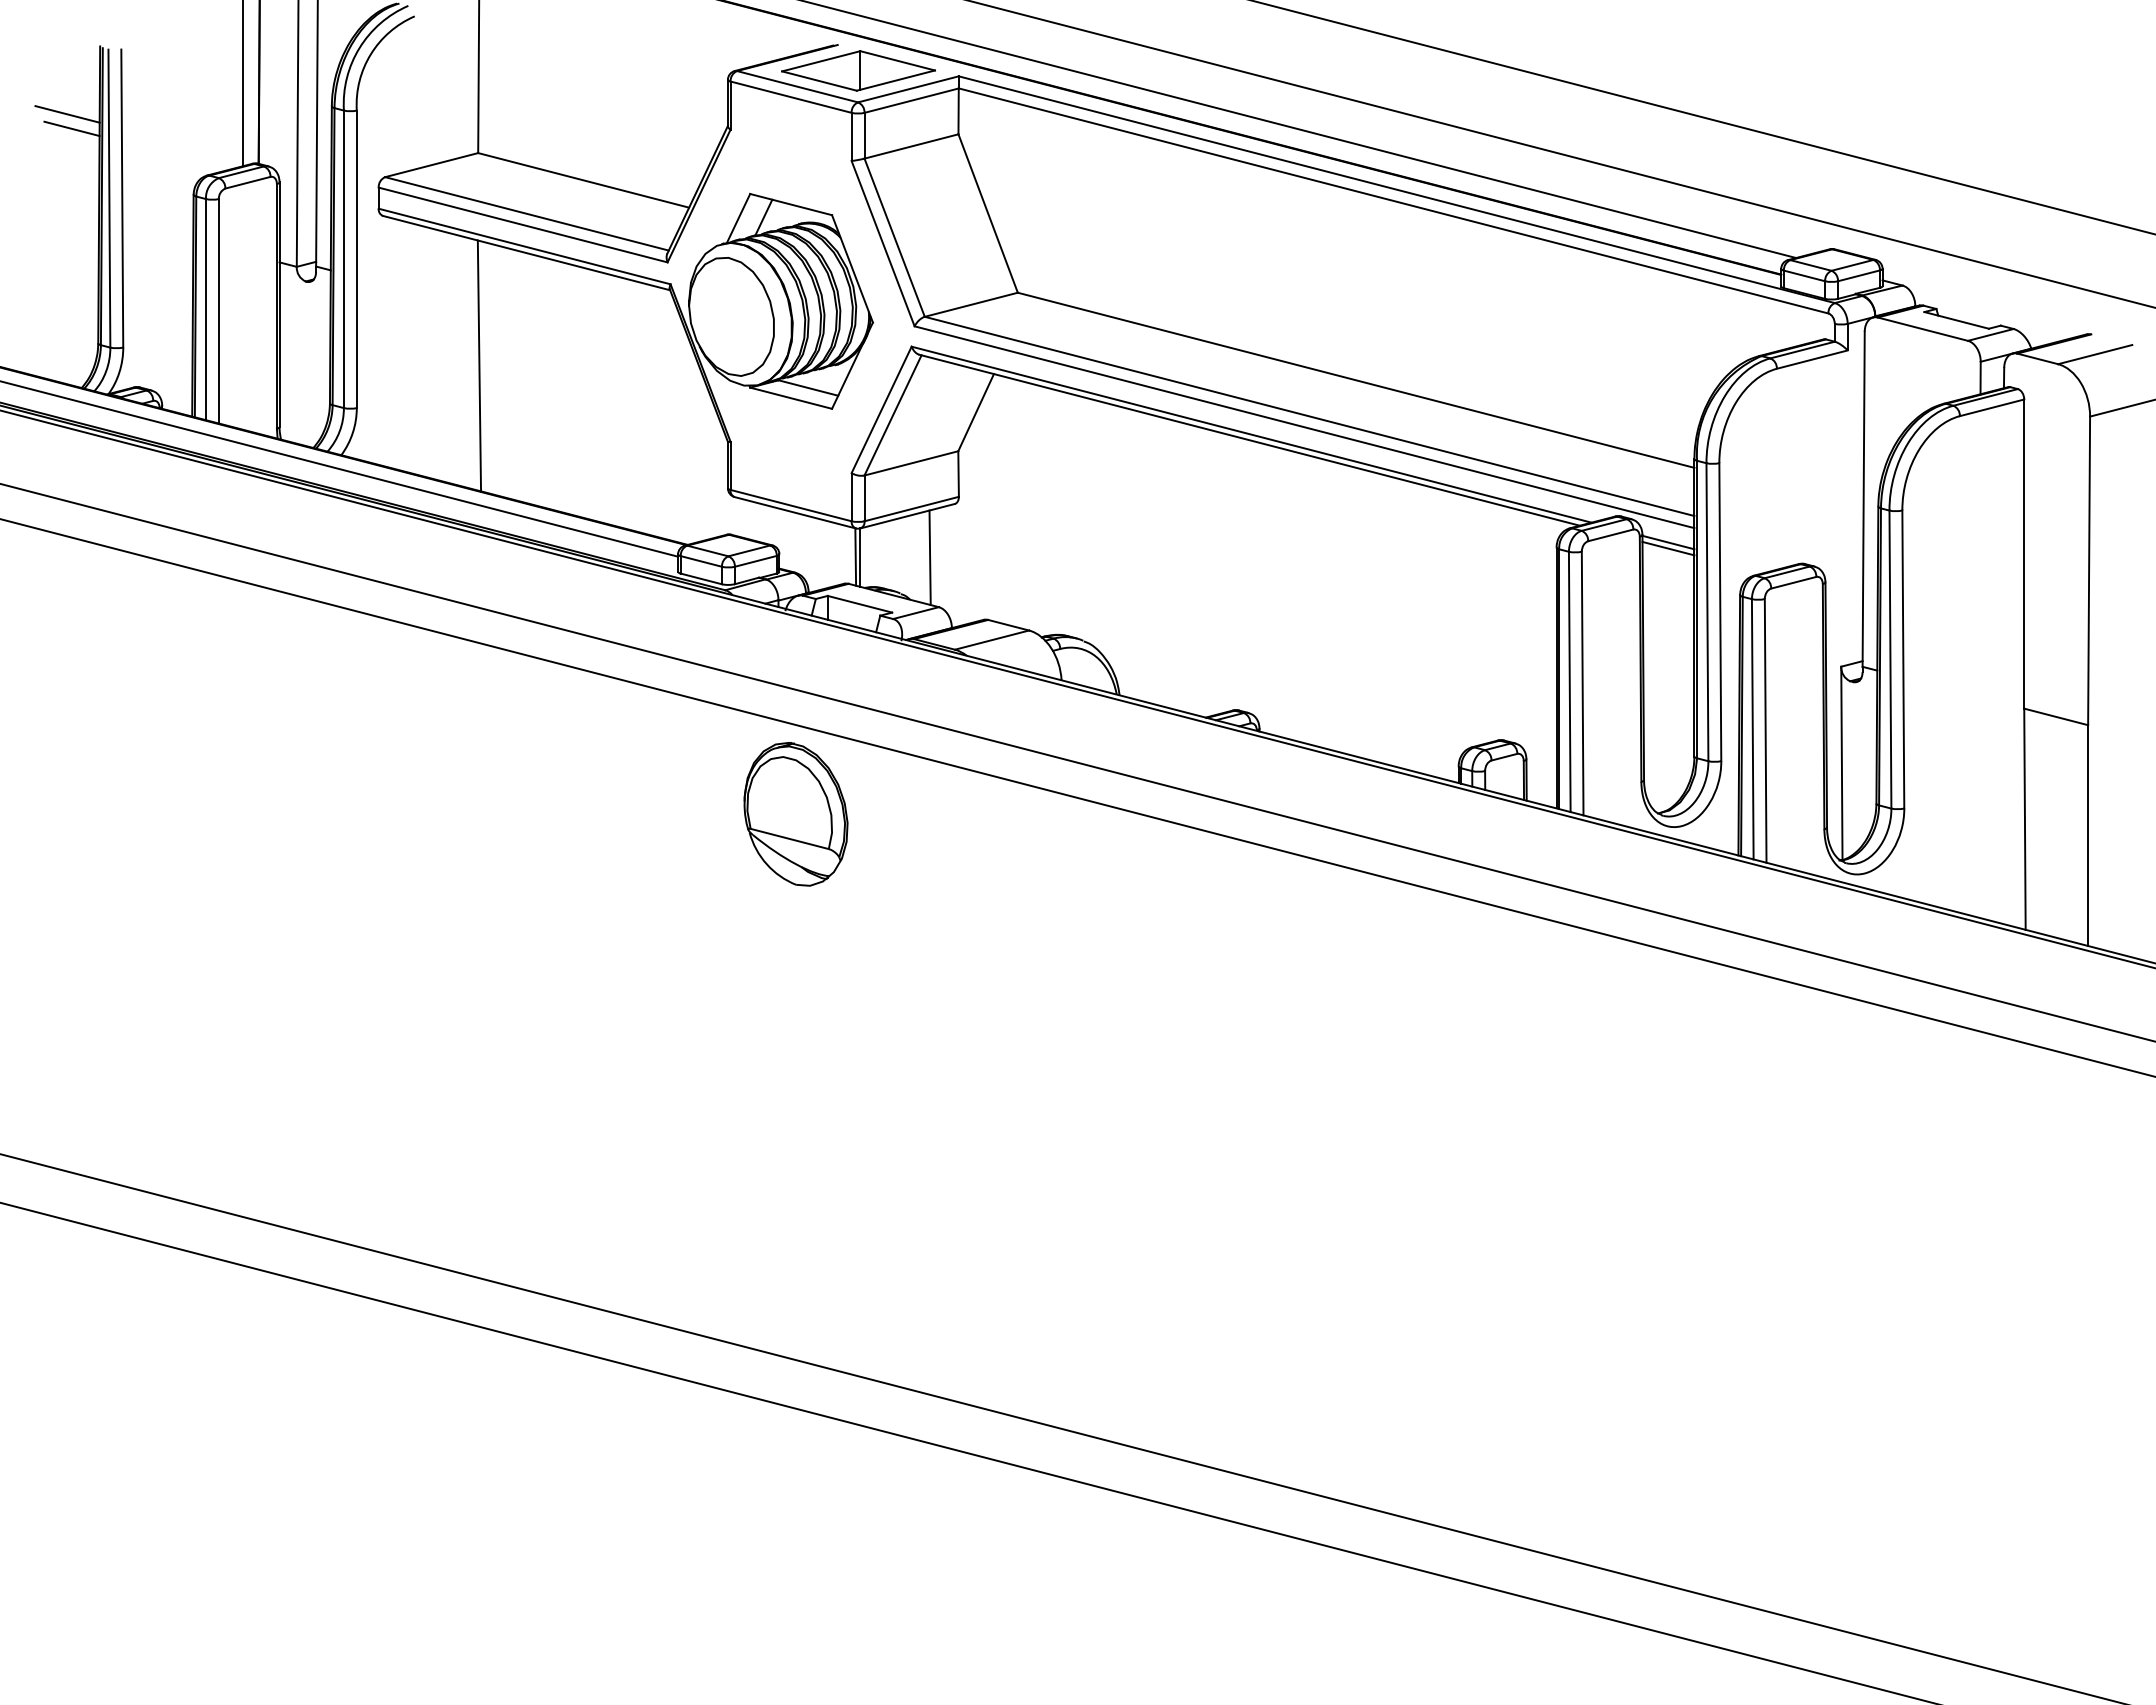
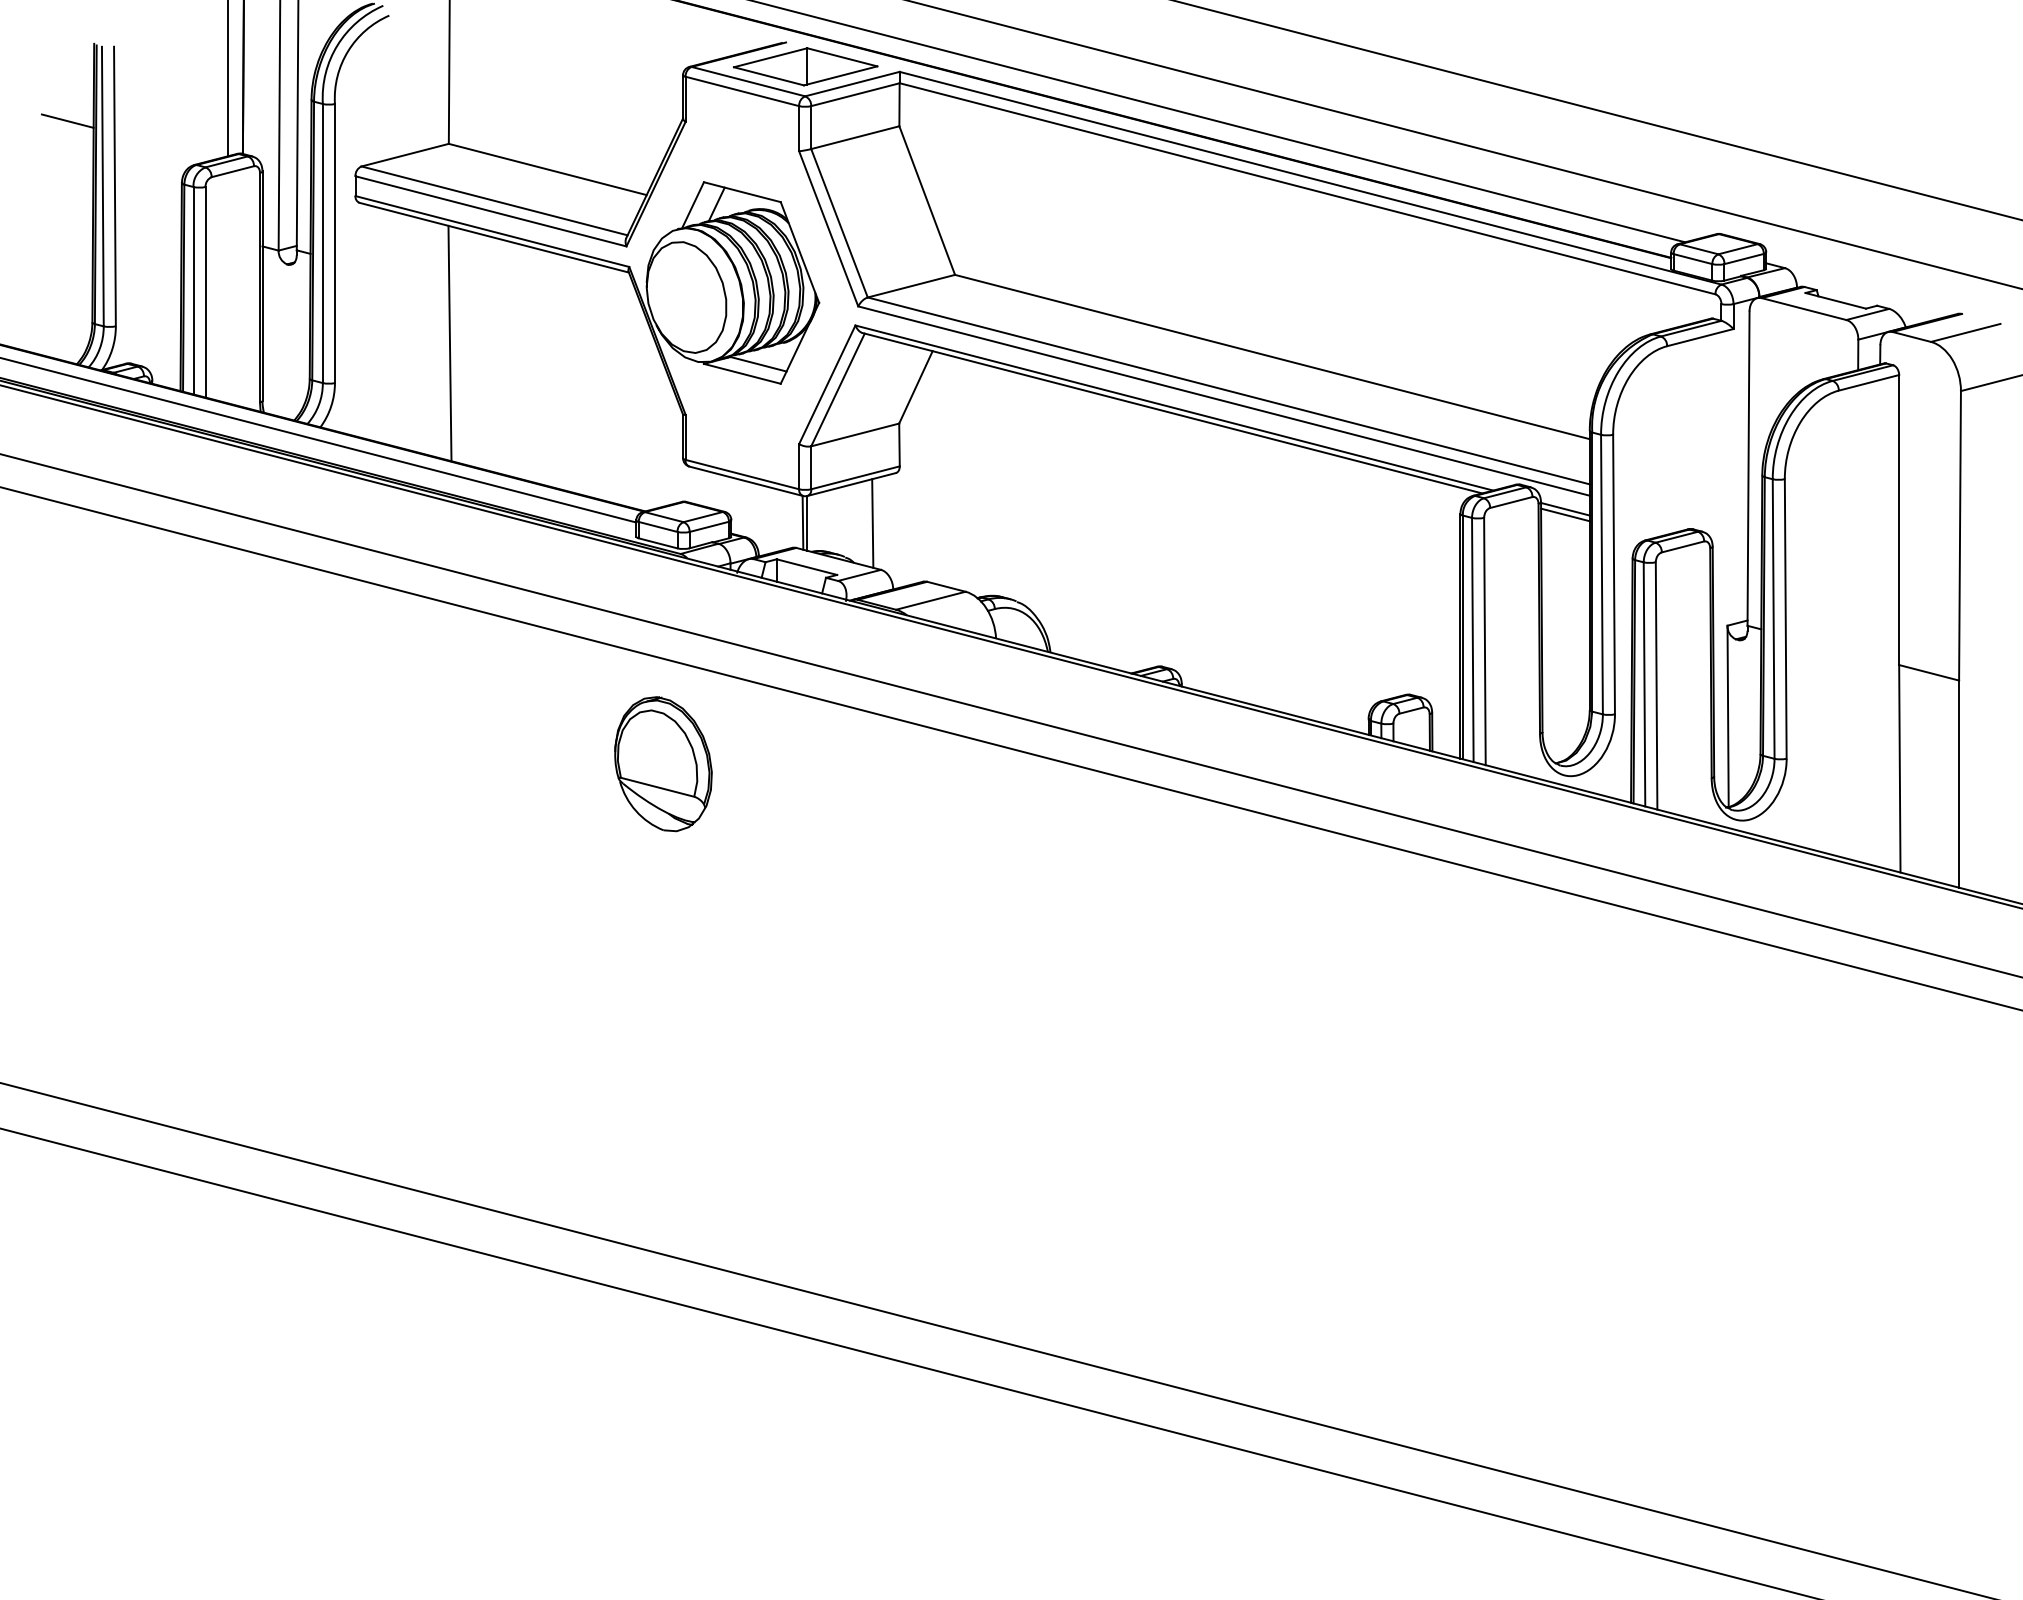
line: (67, 114) -> (63, 107), removed
part: (795, 814) -> (662, 764), moved

